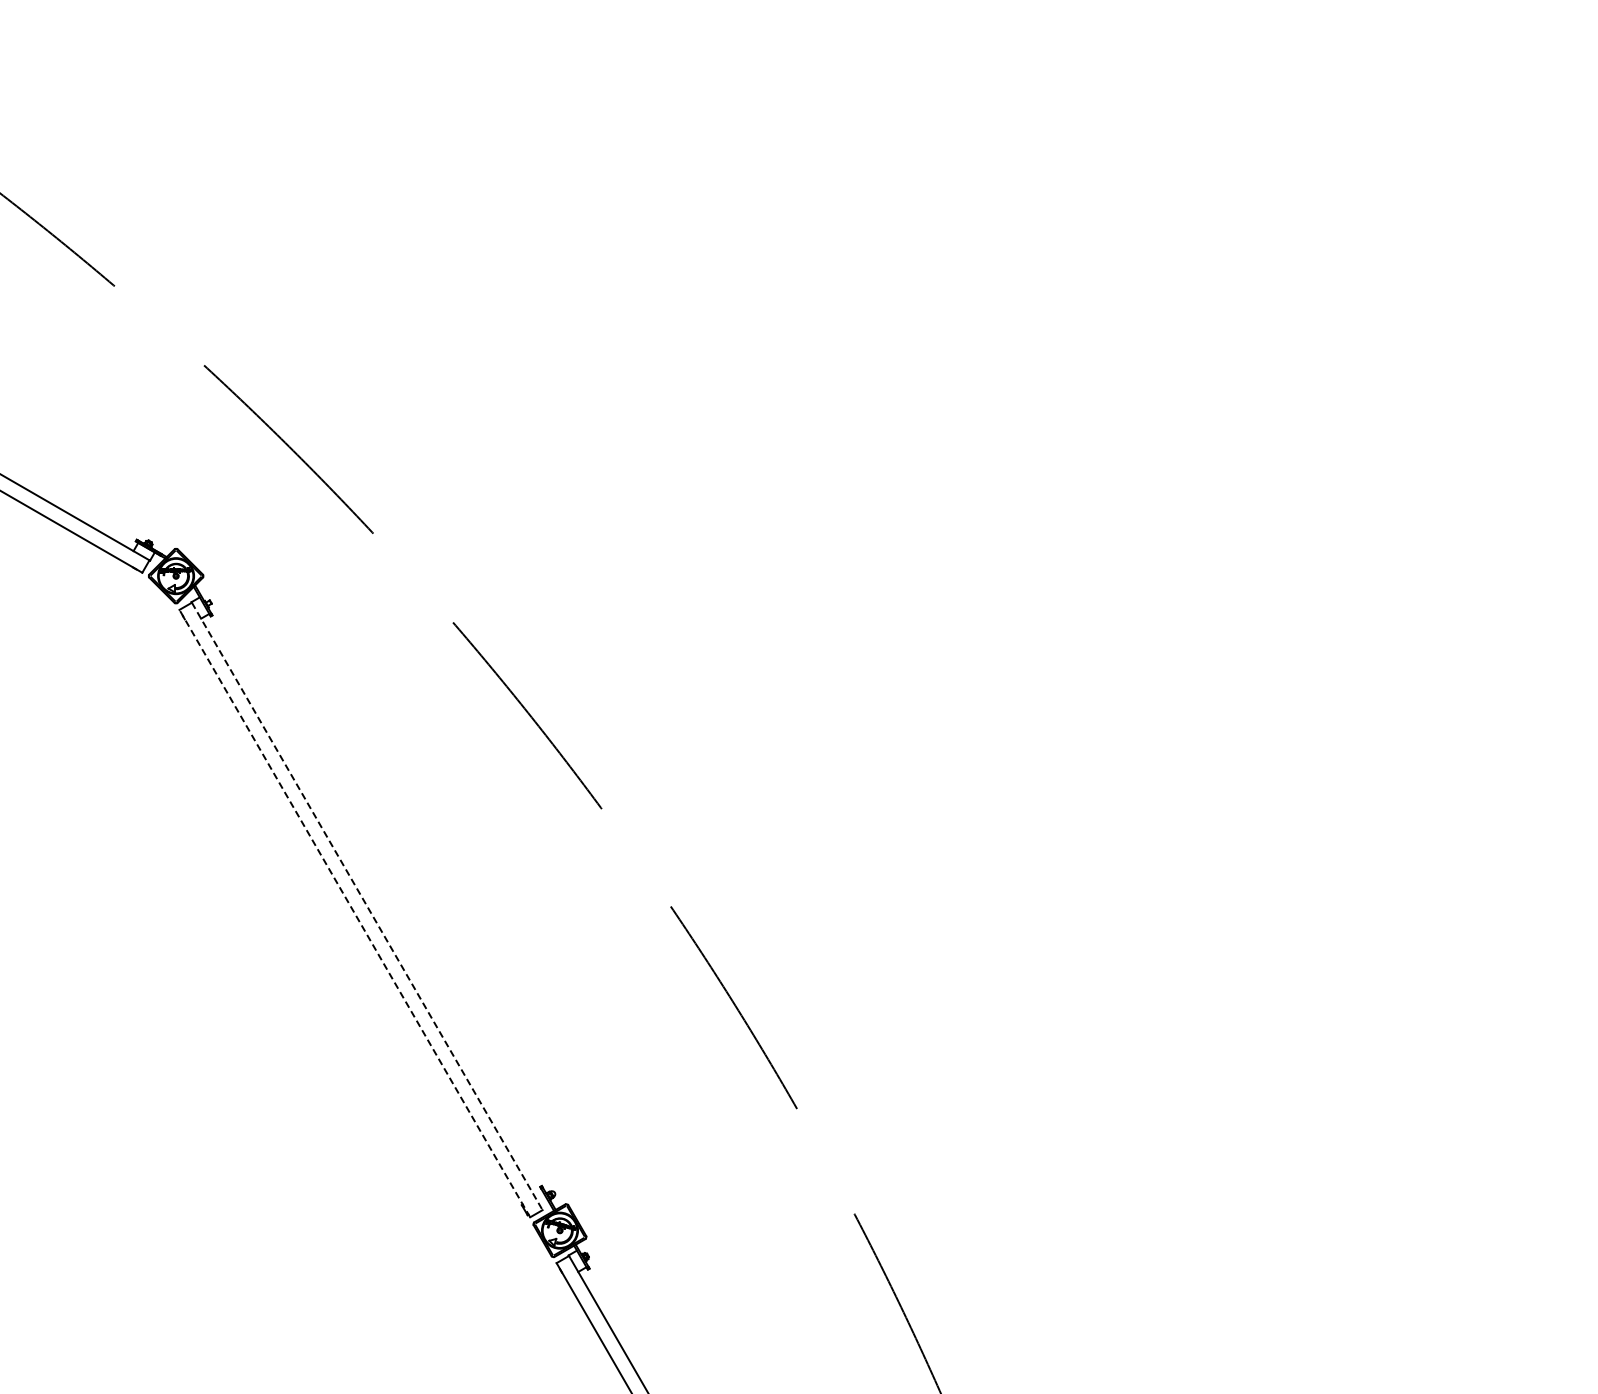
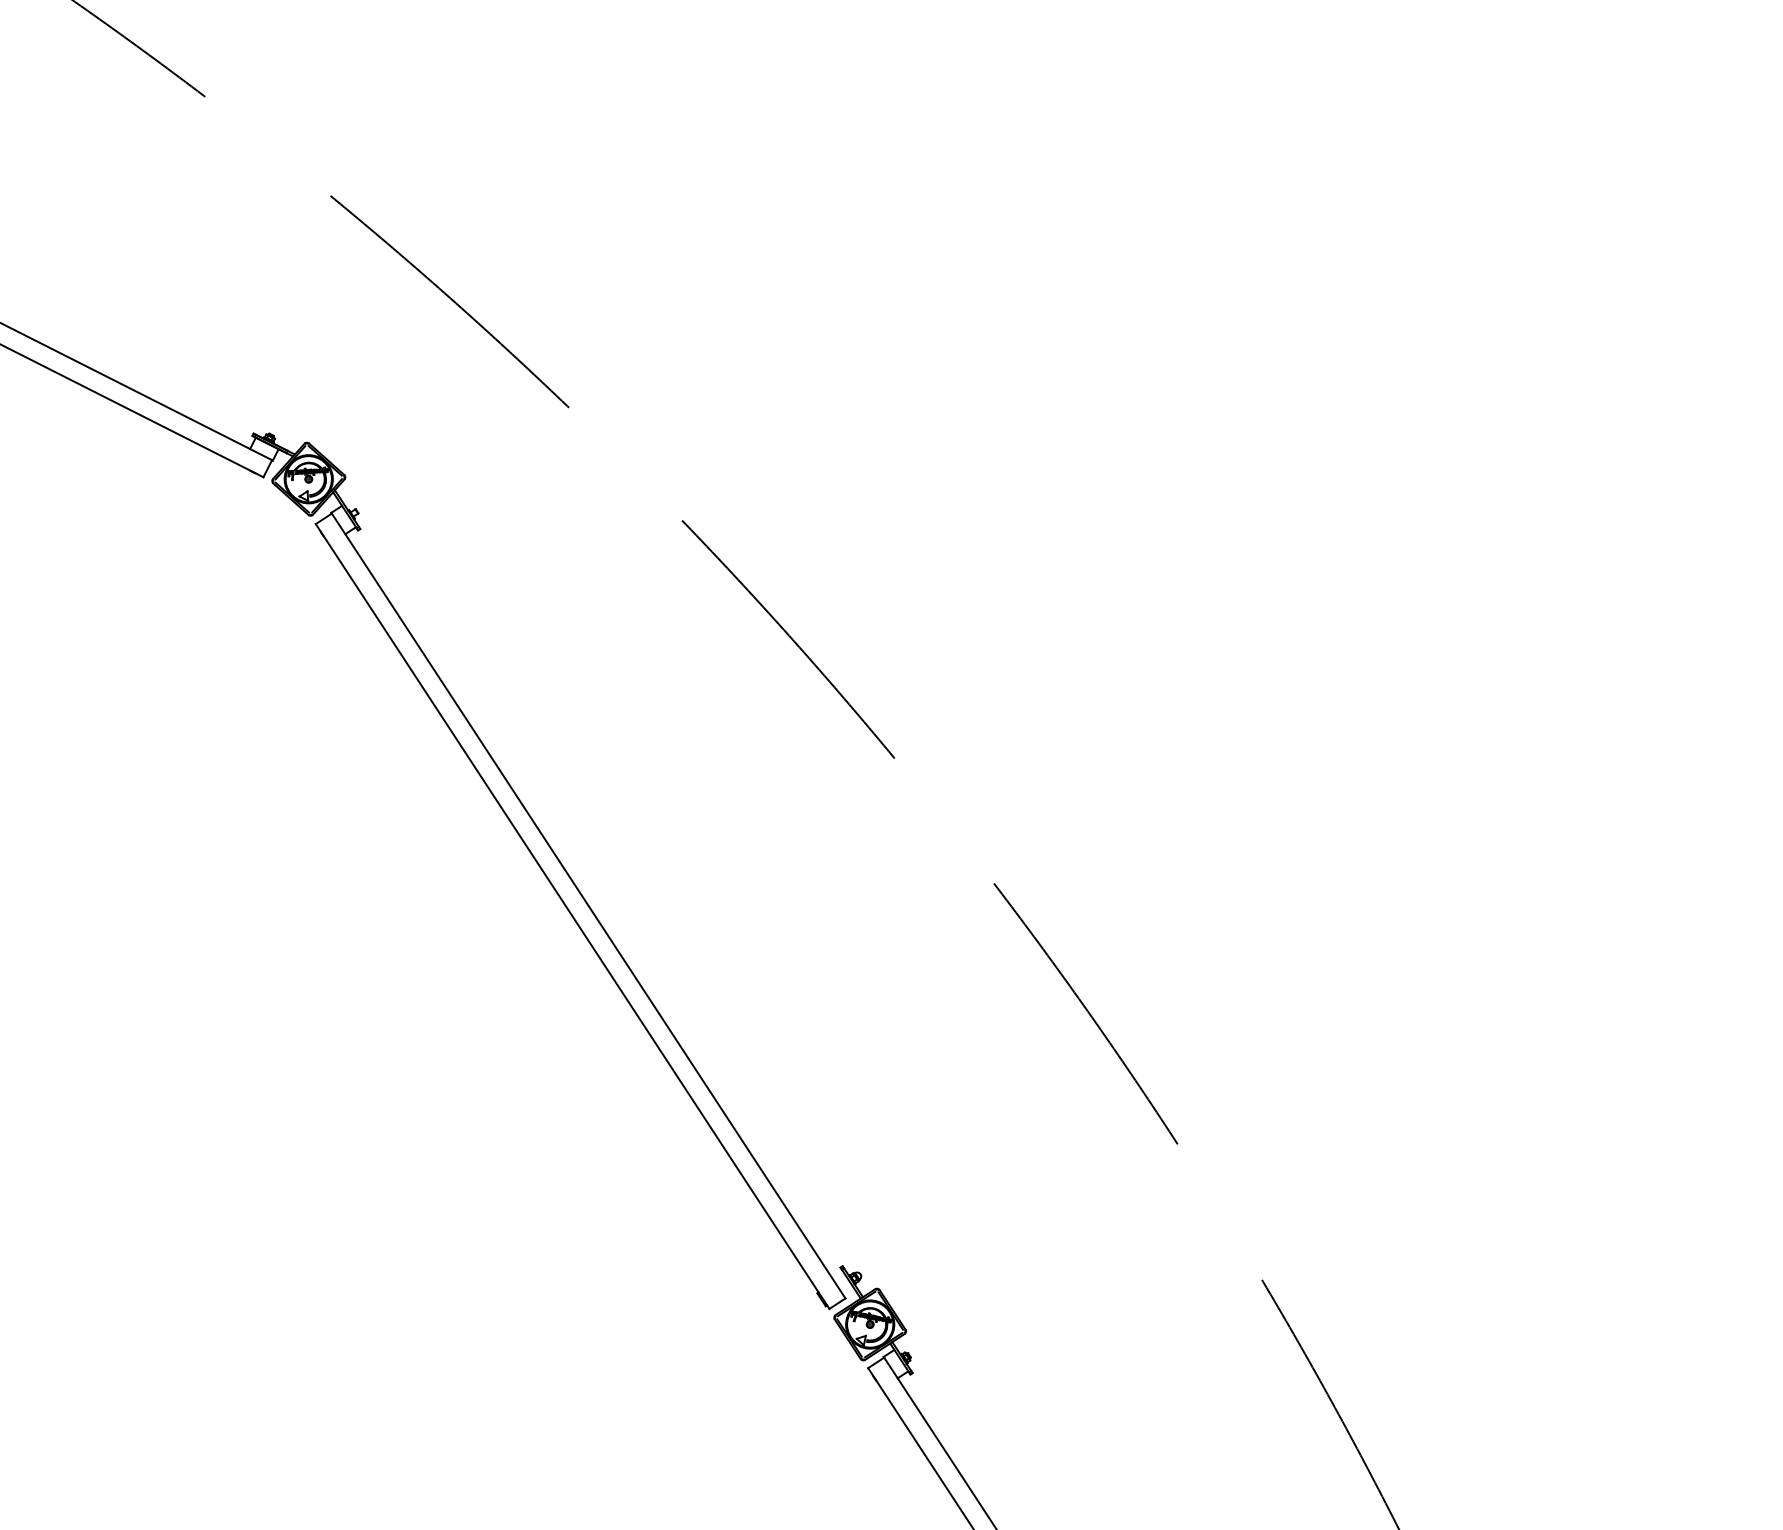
line: (367, 906) -> (588, 906), dashed -> solid
line: (354, 913) -> (572, 916), dashed -> solid

